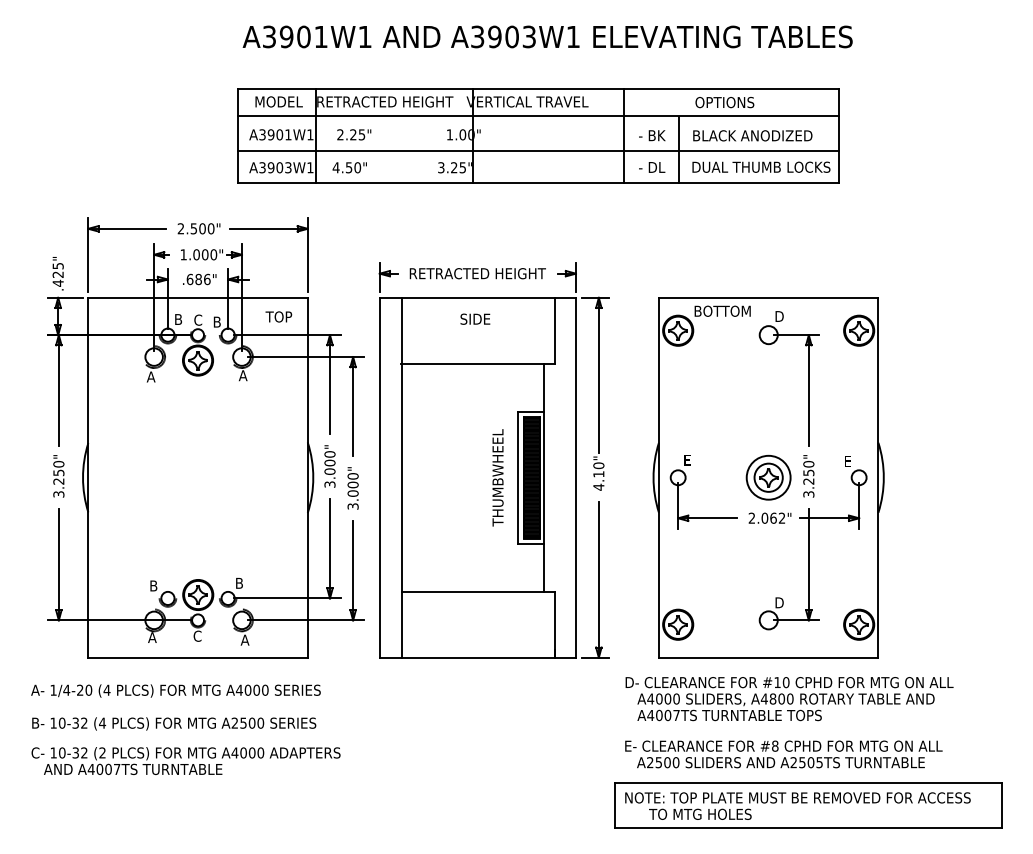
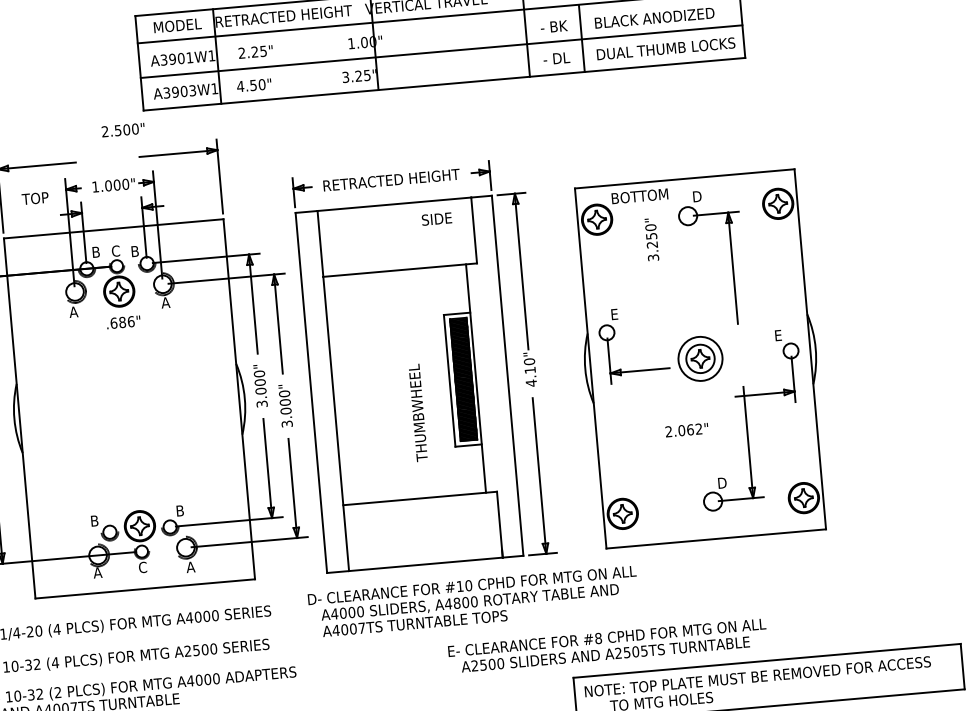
text: (198, 228) -> (122, 129), moved
text: (199, 279) -> (123, 322), moved
text: (278, 316) -> (34, 198), moved
text: (475, 318) -> (436, 218), moved
text: (808, 476) -> (651, 239), moved
text: (497, 477) -> (417, 412), moved
part: (685, 482) -> (614, 336), moved
text: (769, 517) -> (686, 429), moved
text: (789, 699) -> (473, 602), moved
text: (783, 754) -> (607, 646), moved

